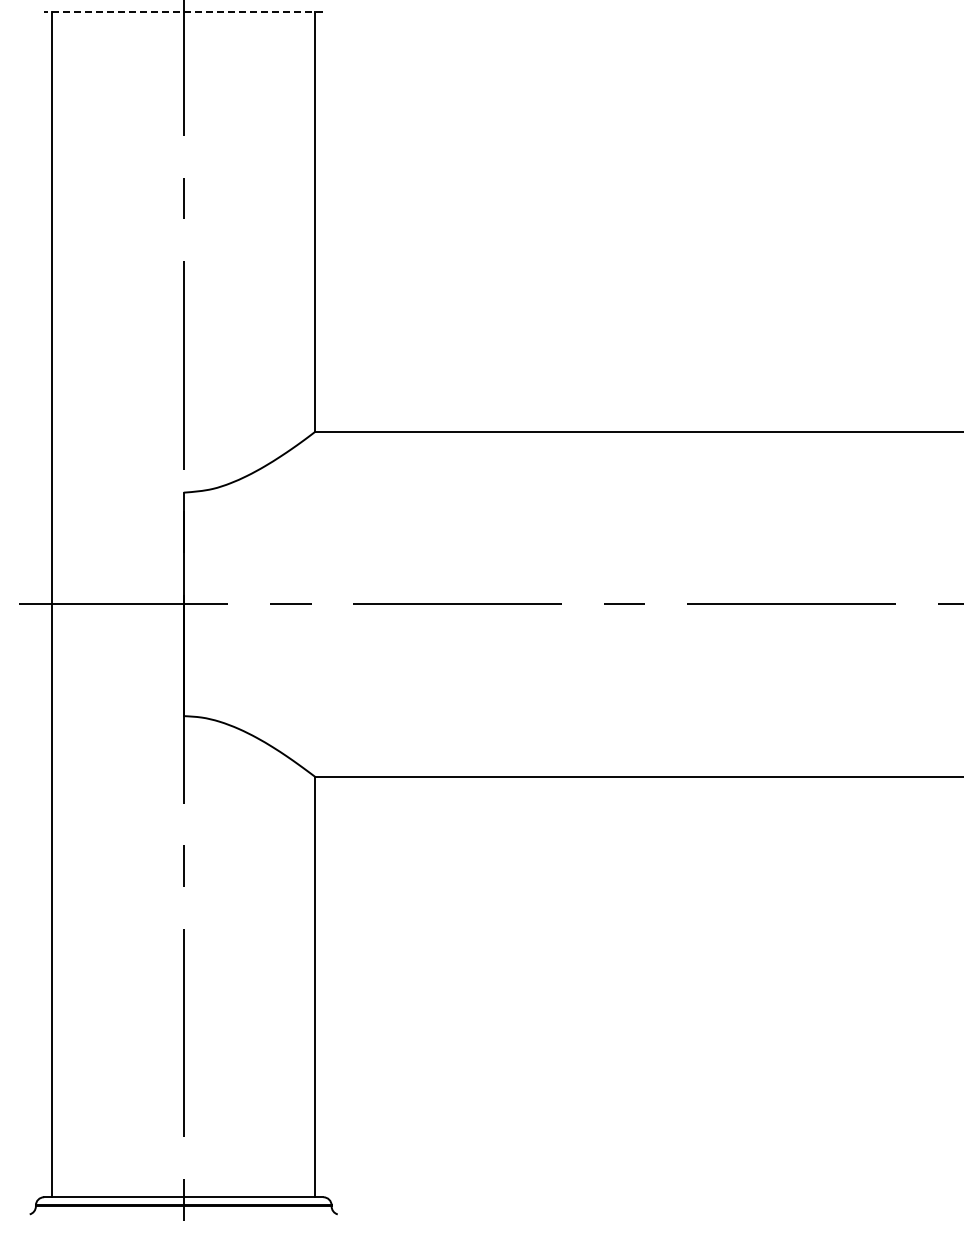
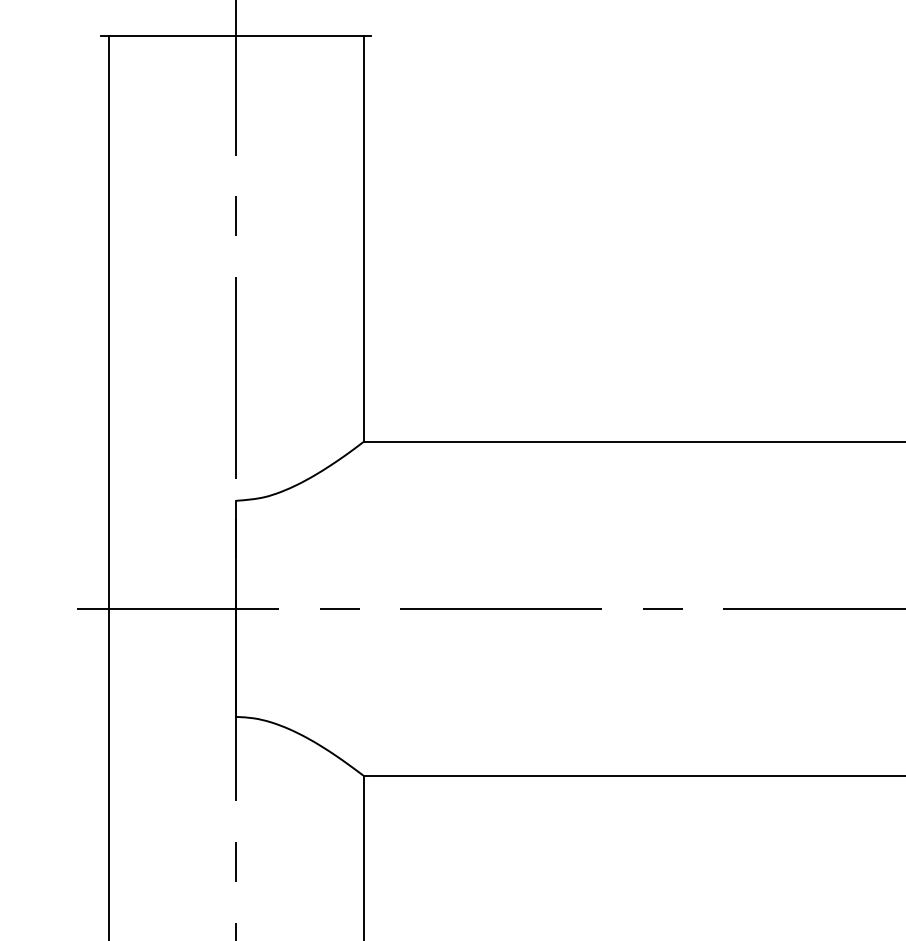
line: (183, 11) -> (236, 35), dashed -> solid

